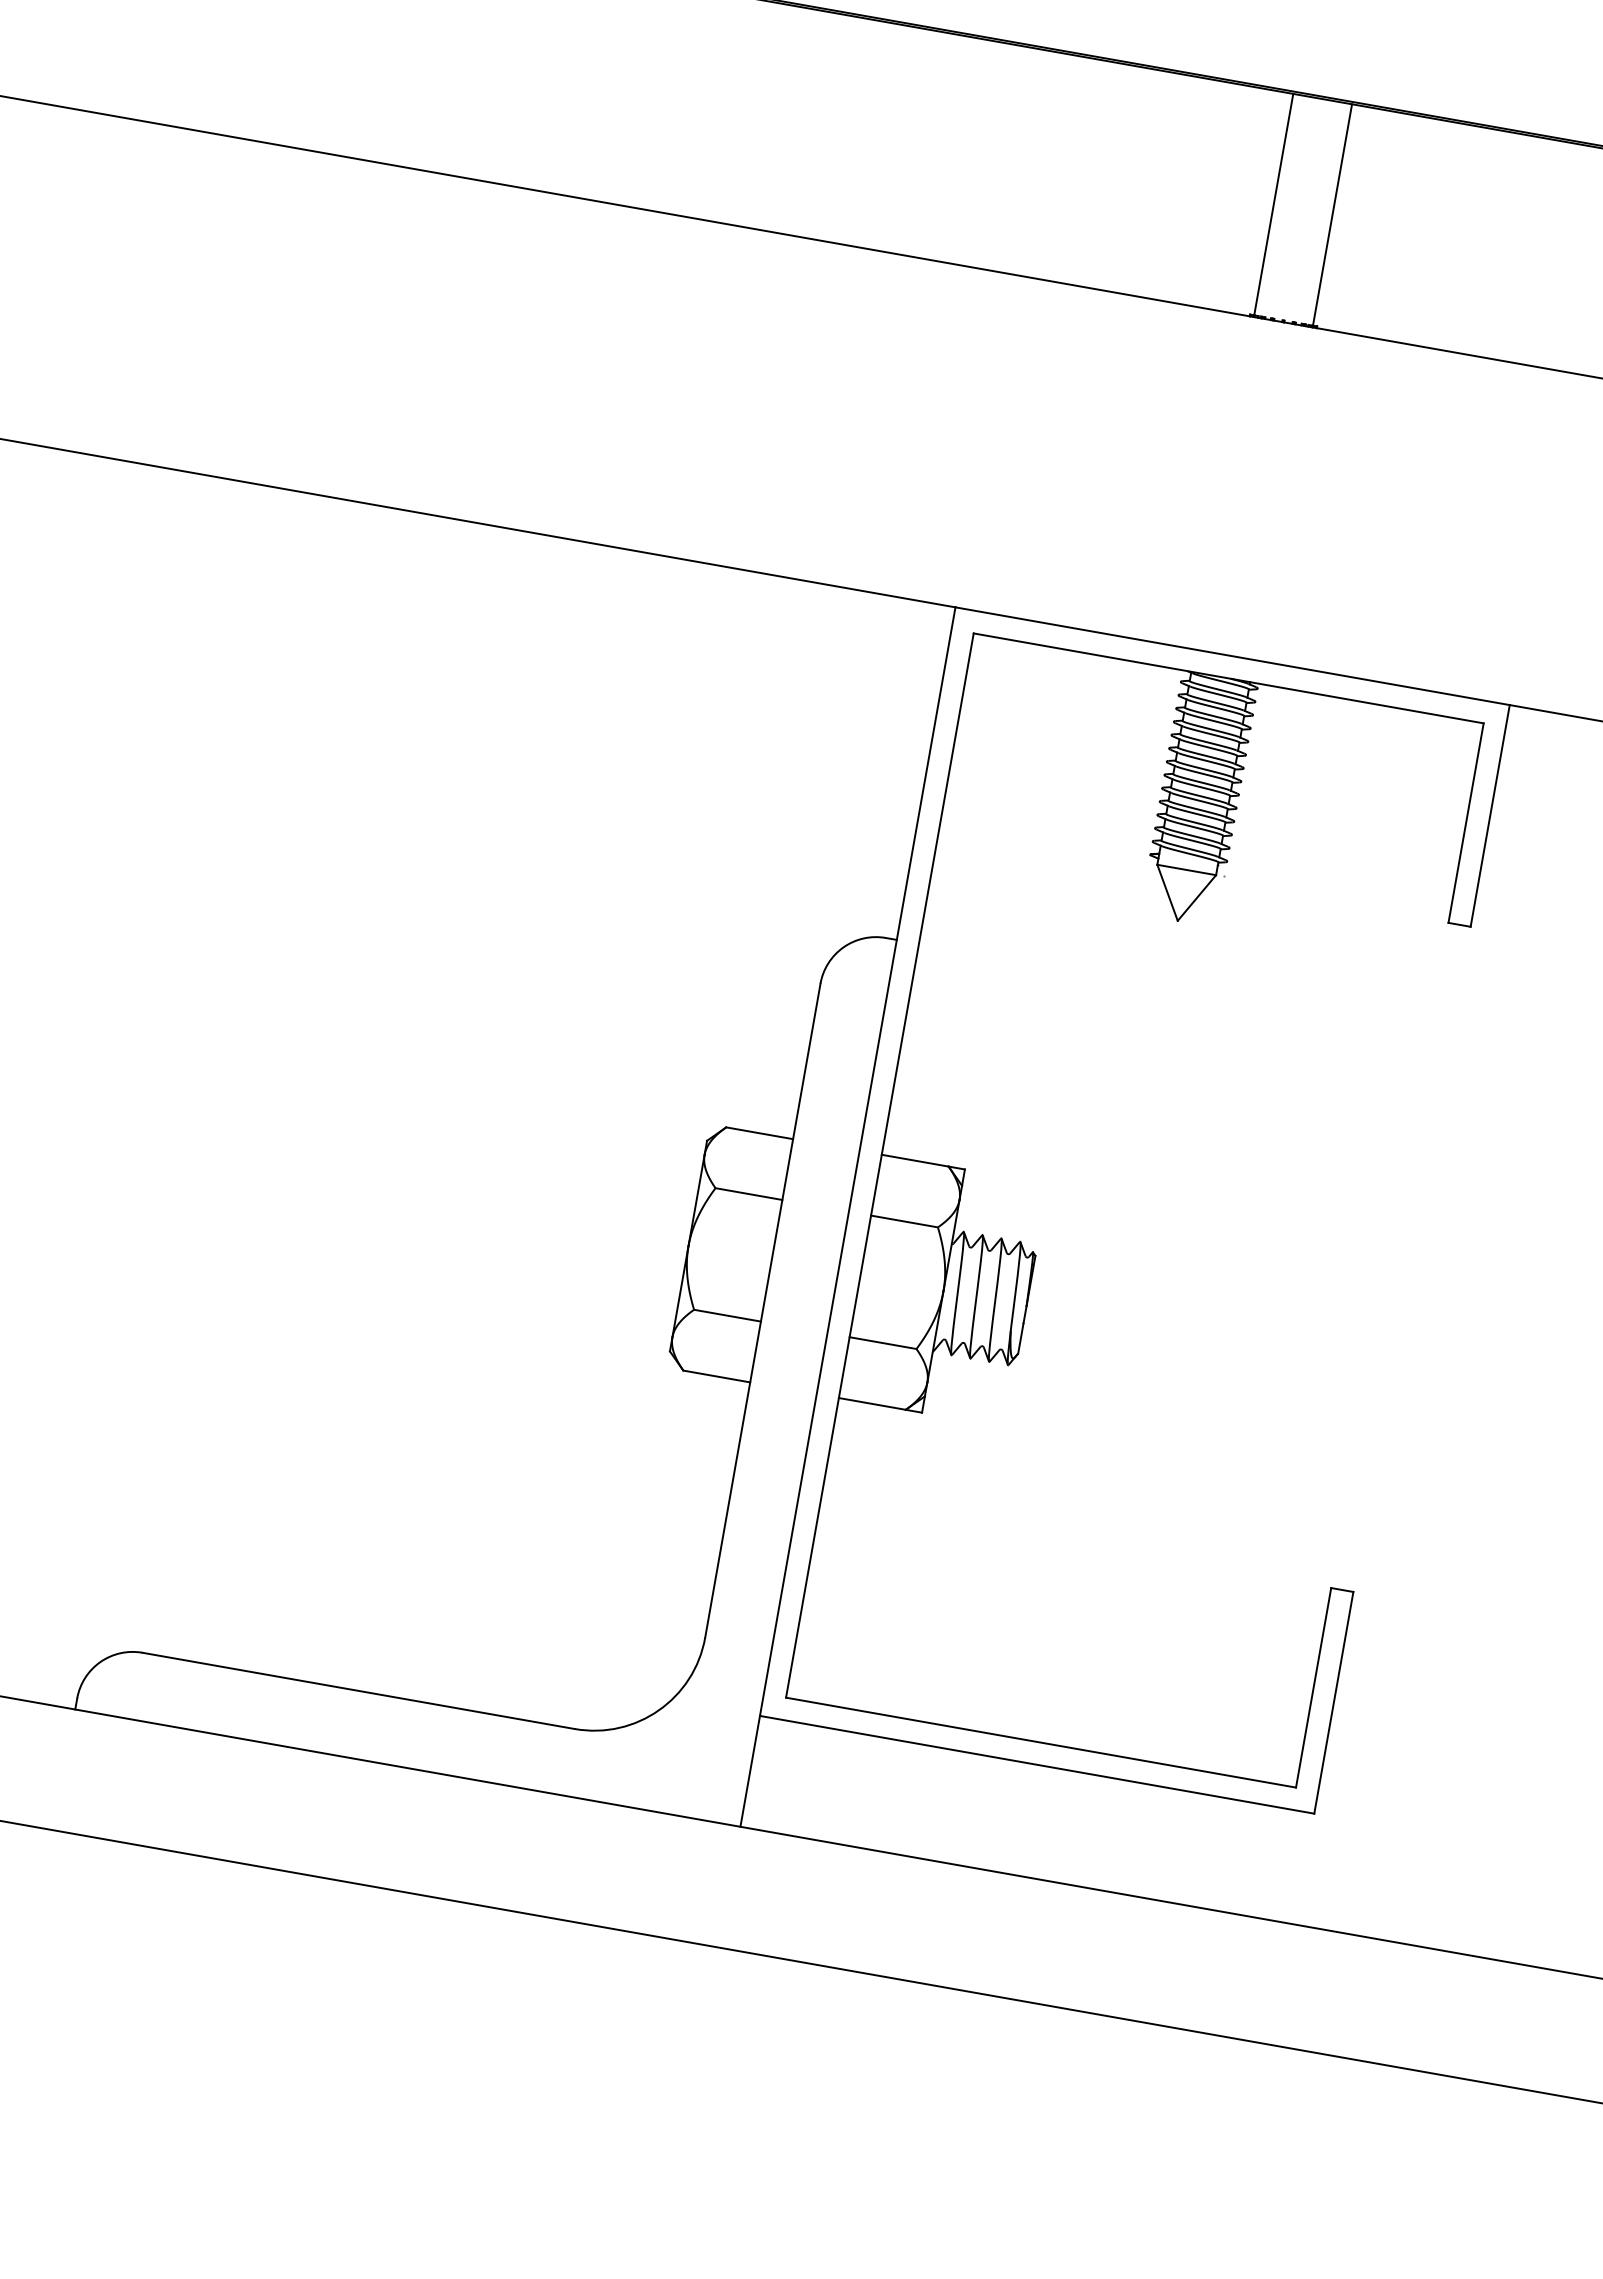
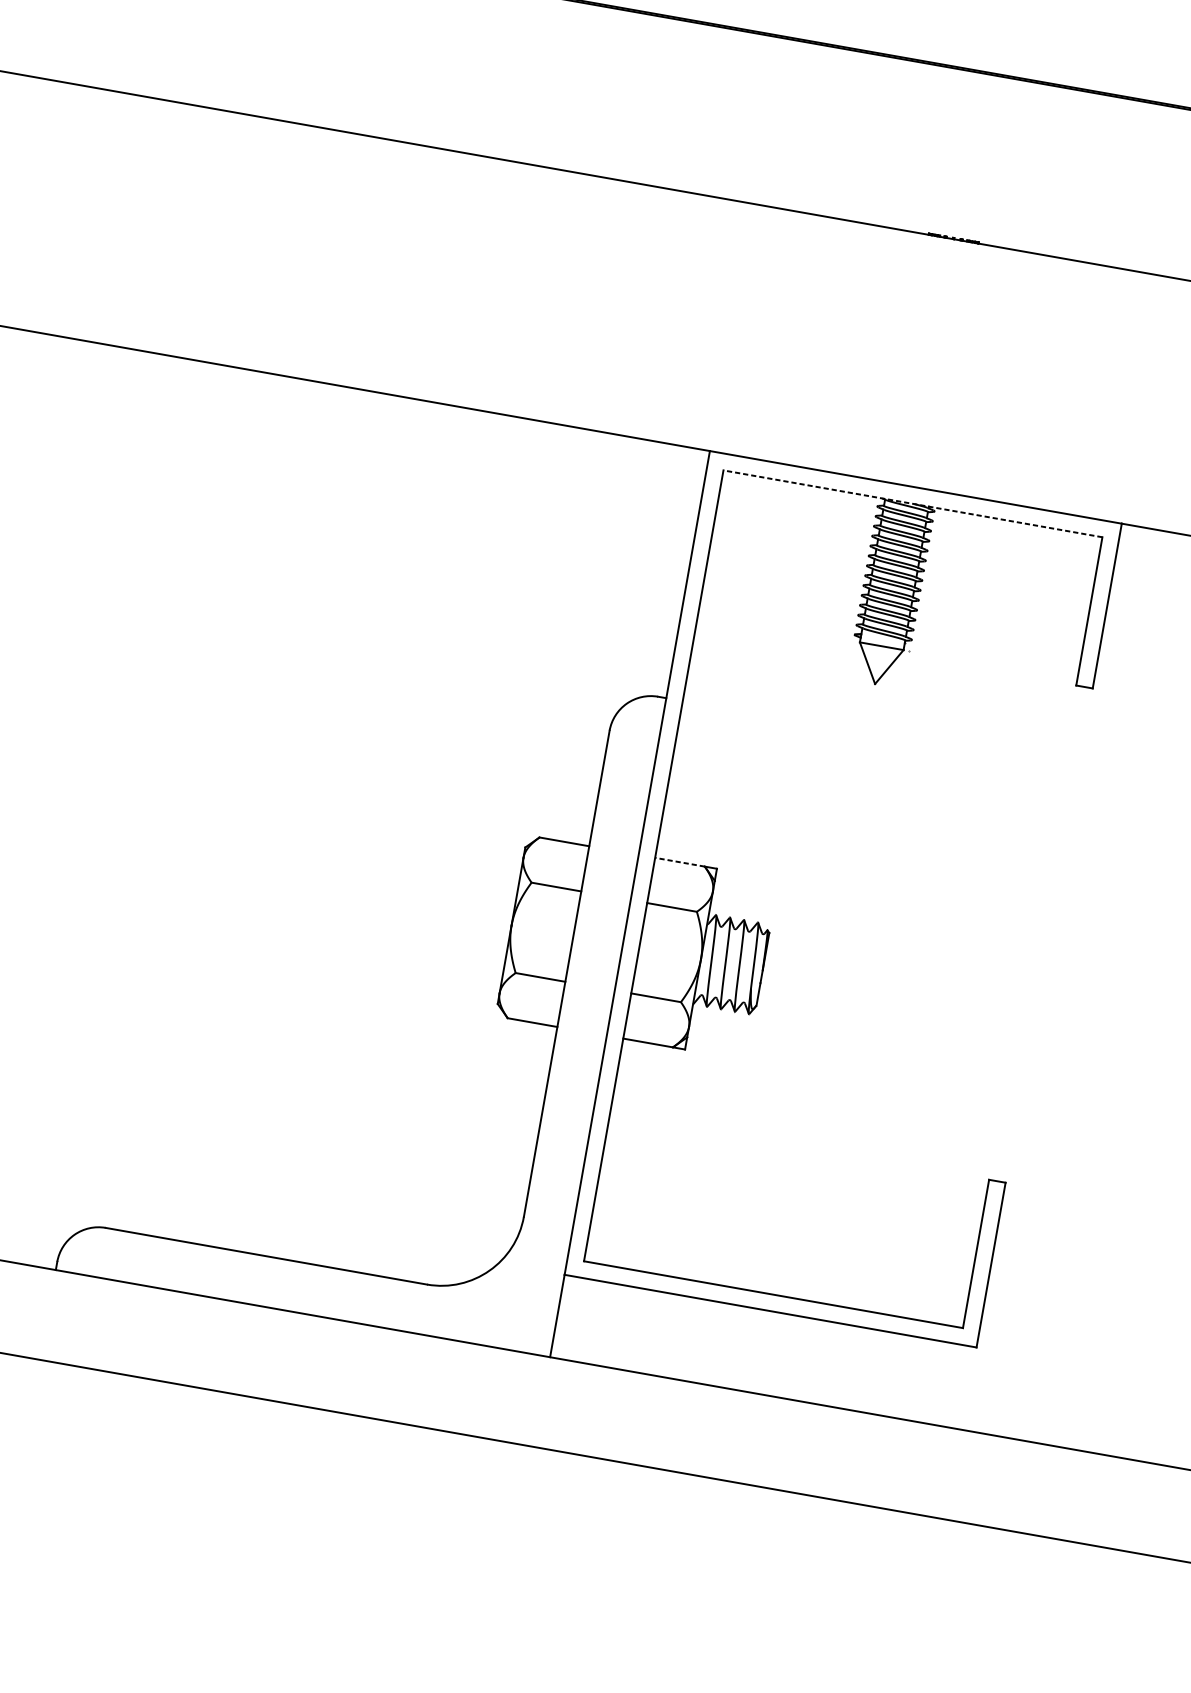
line: (1273, 204) -> (946, 151), removed
line: (1332, 214) -> (990, 159), removed
line: (1228, 678) -> (912, 503), solid -> dashed
line: (915, 1160) -> (680, 862), solid -> dashed

